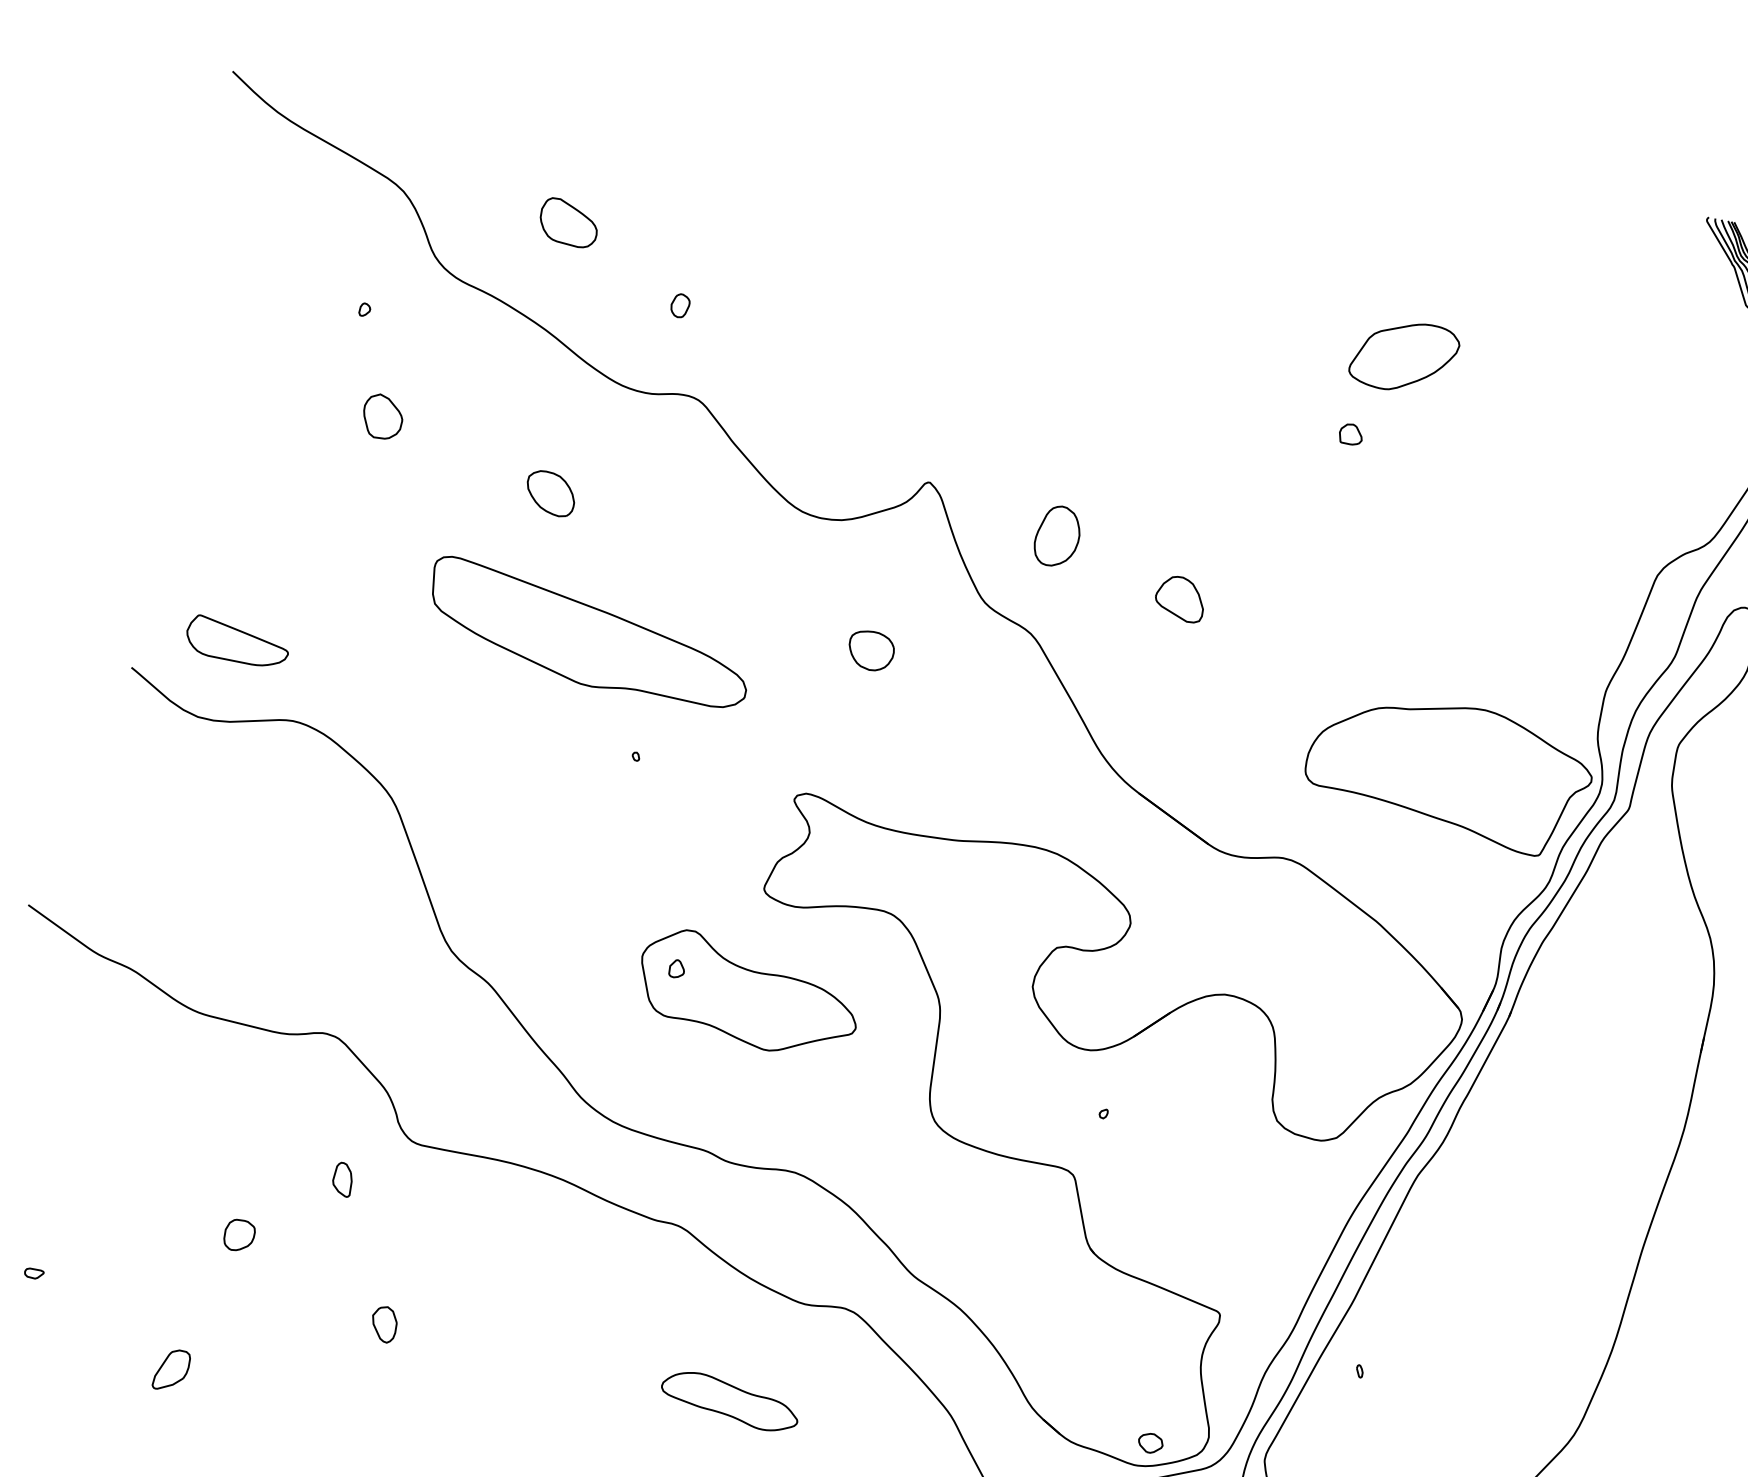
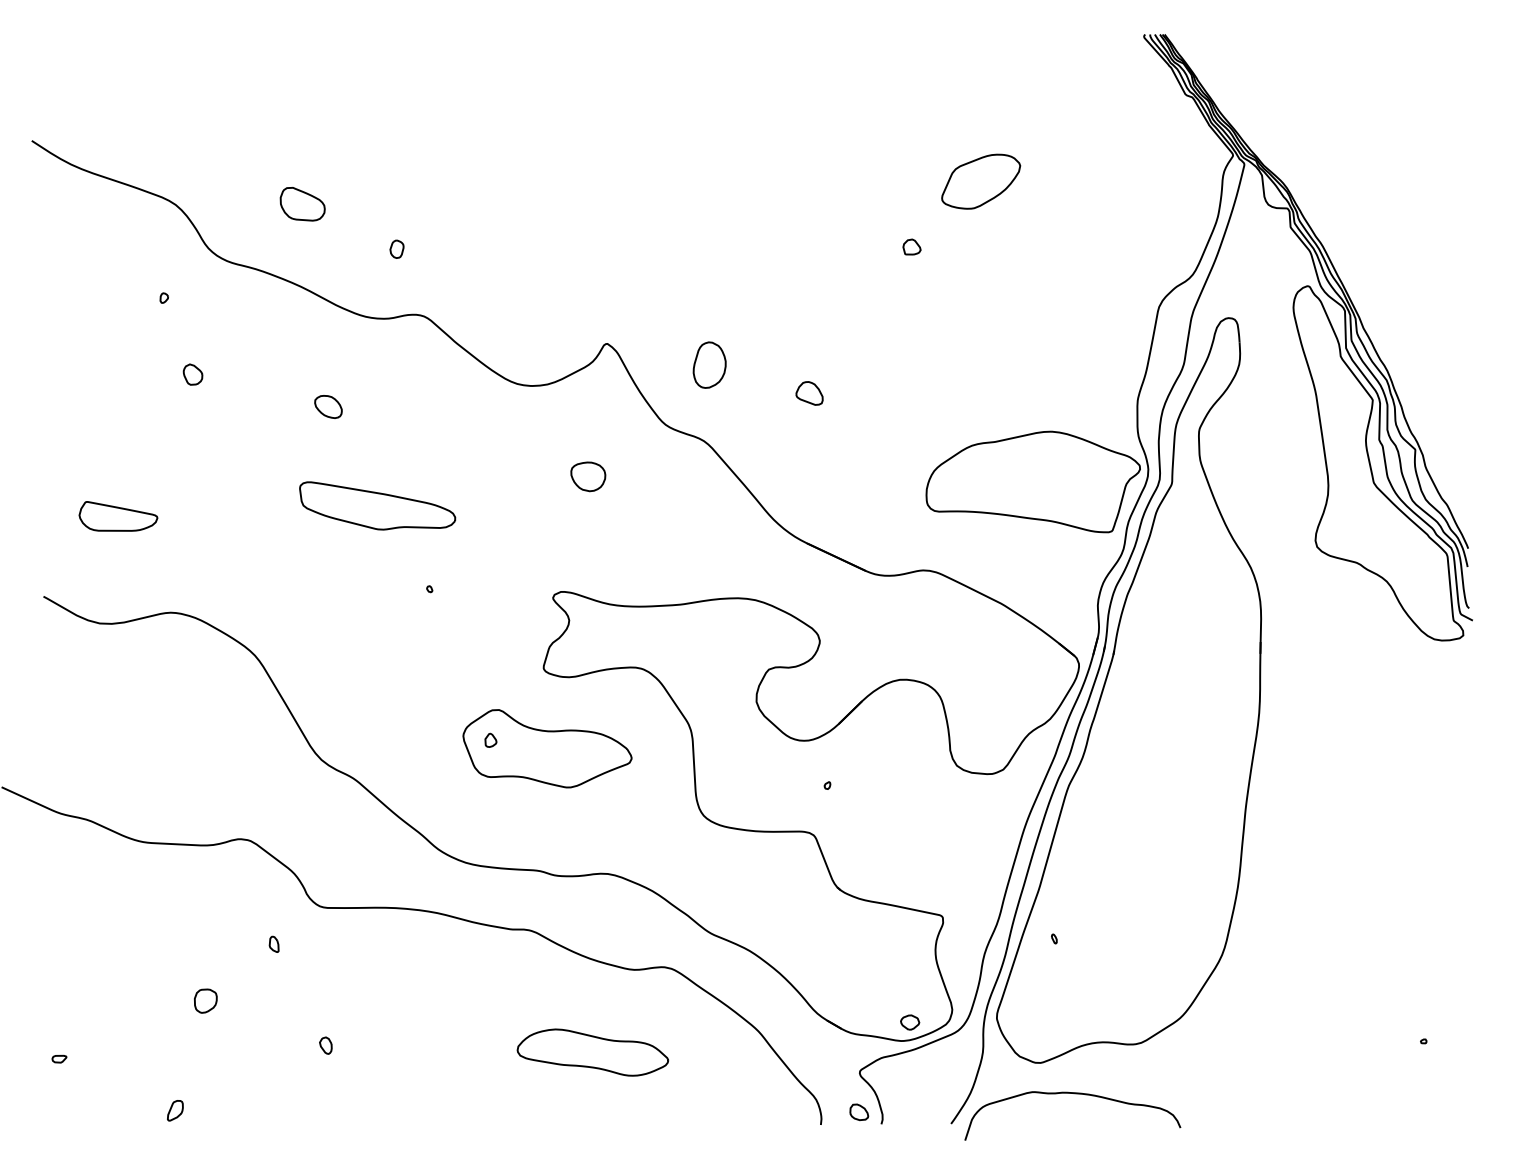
part: (1404, 356) -> (981, 181), moved
part: (382, 416) -> (192, 374), size x0.62
part: (550, 492) -> (328, 406), size x0.71
part: (1180, 598) -> (809, 393), size x0.71
part: (589, 634) -> (377, 505), size x0.62
part: (237, 642) -> (118, 516), moved
part: (342, 1177) -> (273, 943), size x0.62
part: (383, 1323) -> (325, 1045), size x0.62
part: (172, 1370) -> (175, 1110), size x0.62
part: (729, 1401) -> (592, 1052), size x1.43

